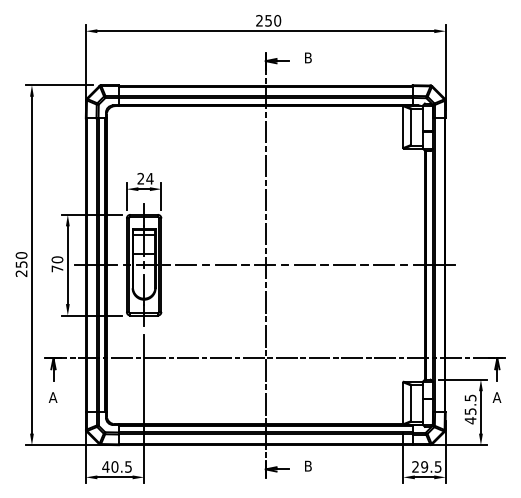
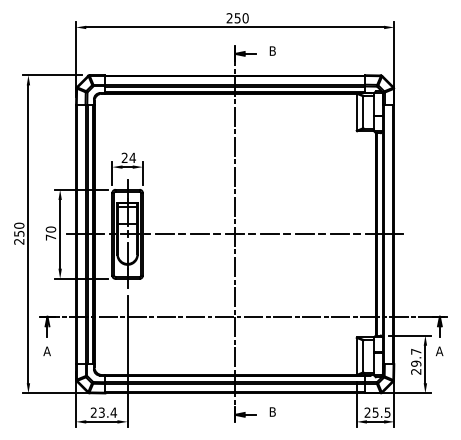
text: (470, 409) -> (416, 361), 45.5 -> 29.7
text: (117, 466) -> (104, 412), 40.5 -> 23.4
text: (424, 466) -> (375, 412), 29.5 -> 25.5

